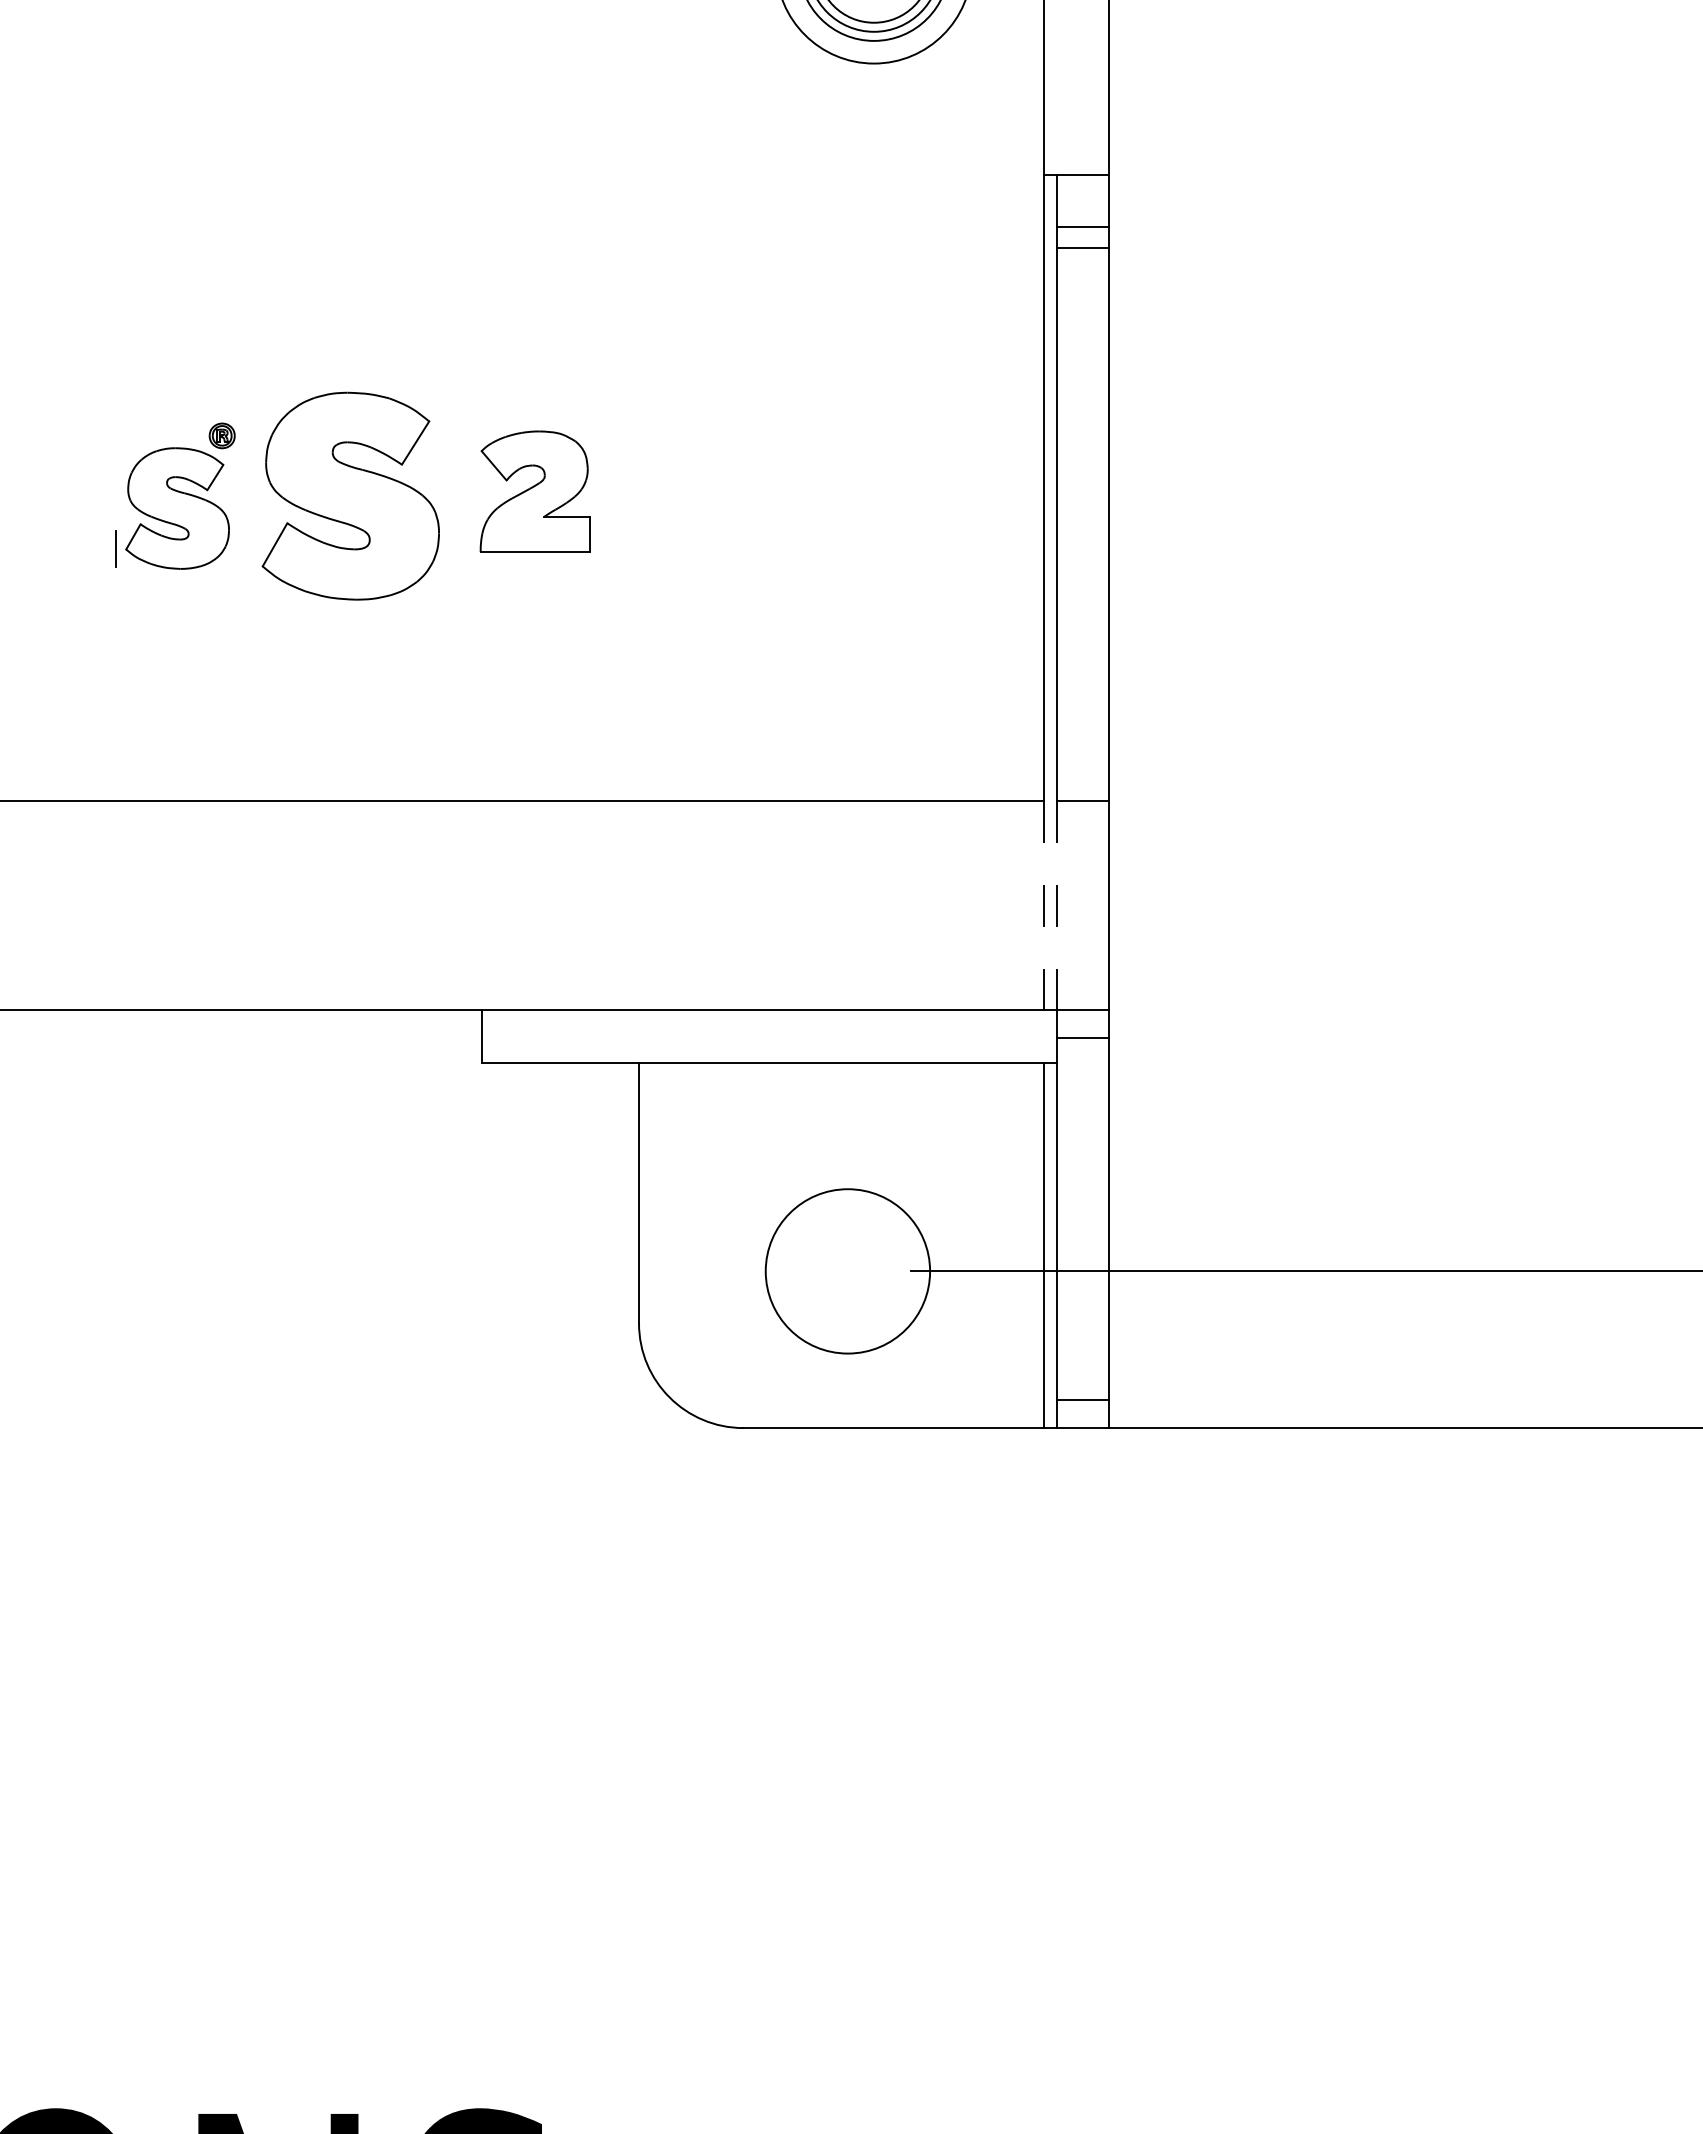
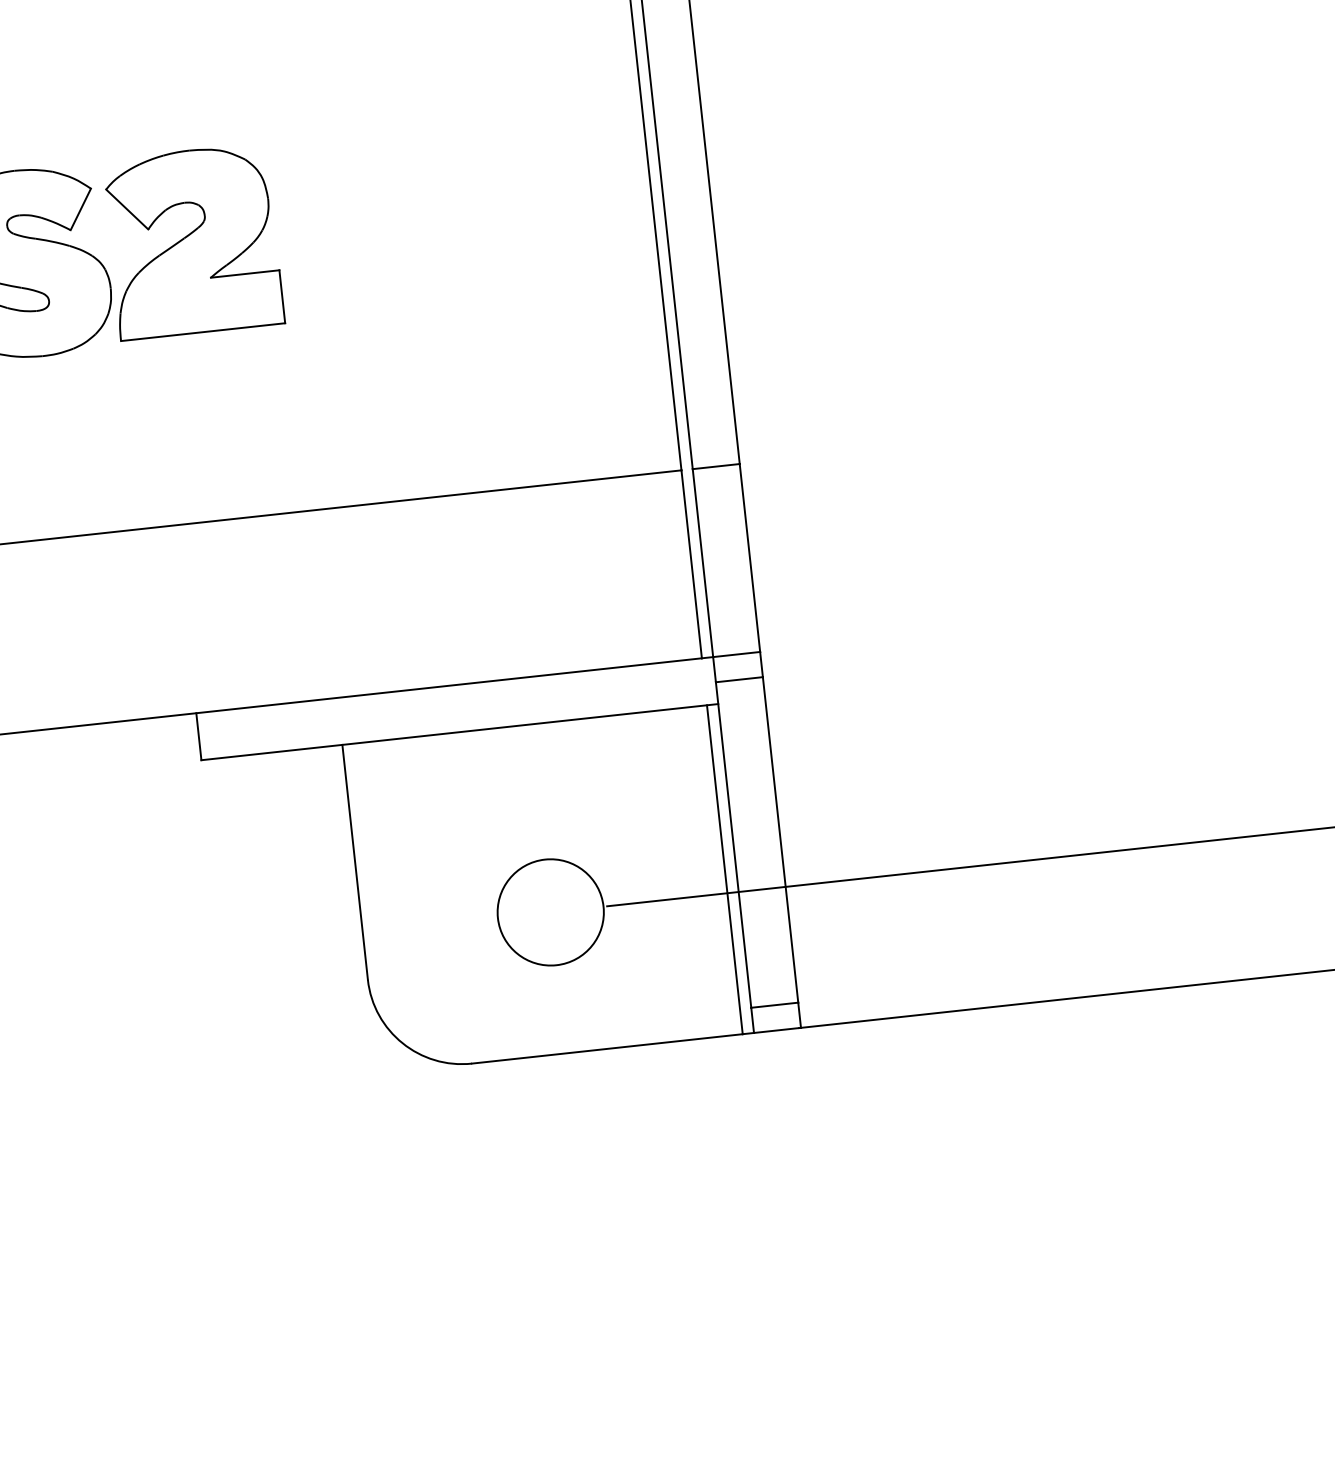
part: (535, 491) -> (193, 241), size x1.67
line: (1056, 905) -> (702, 562), dashed -> solid
line: (1044, 906) -> (691, 564), dashed -> solid
circle: (847, 1271) -> (550, 912), size x0.71

